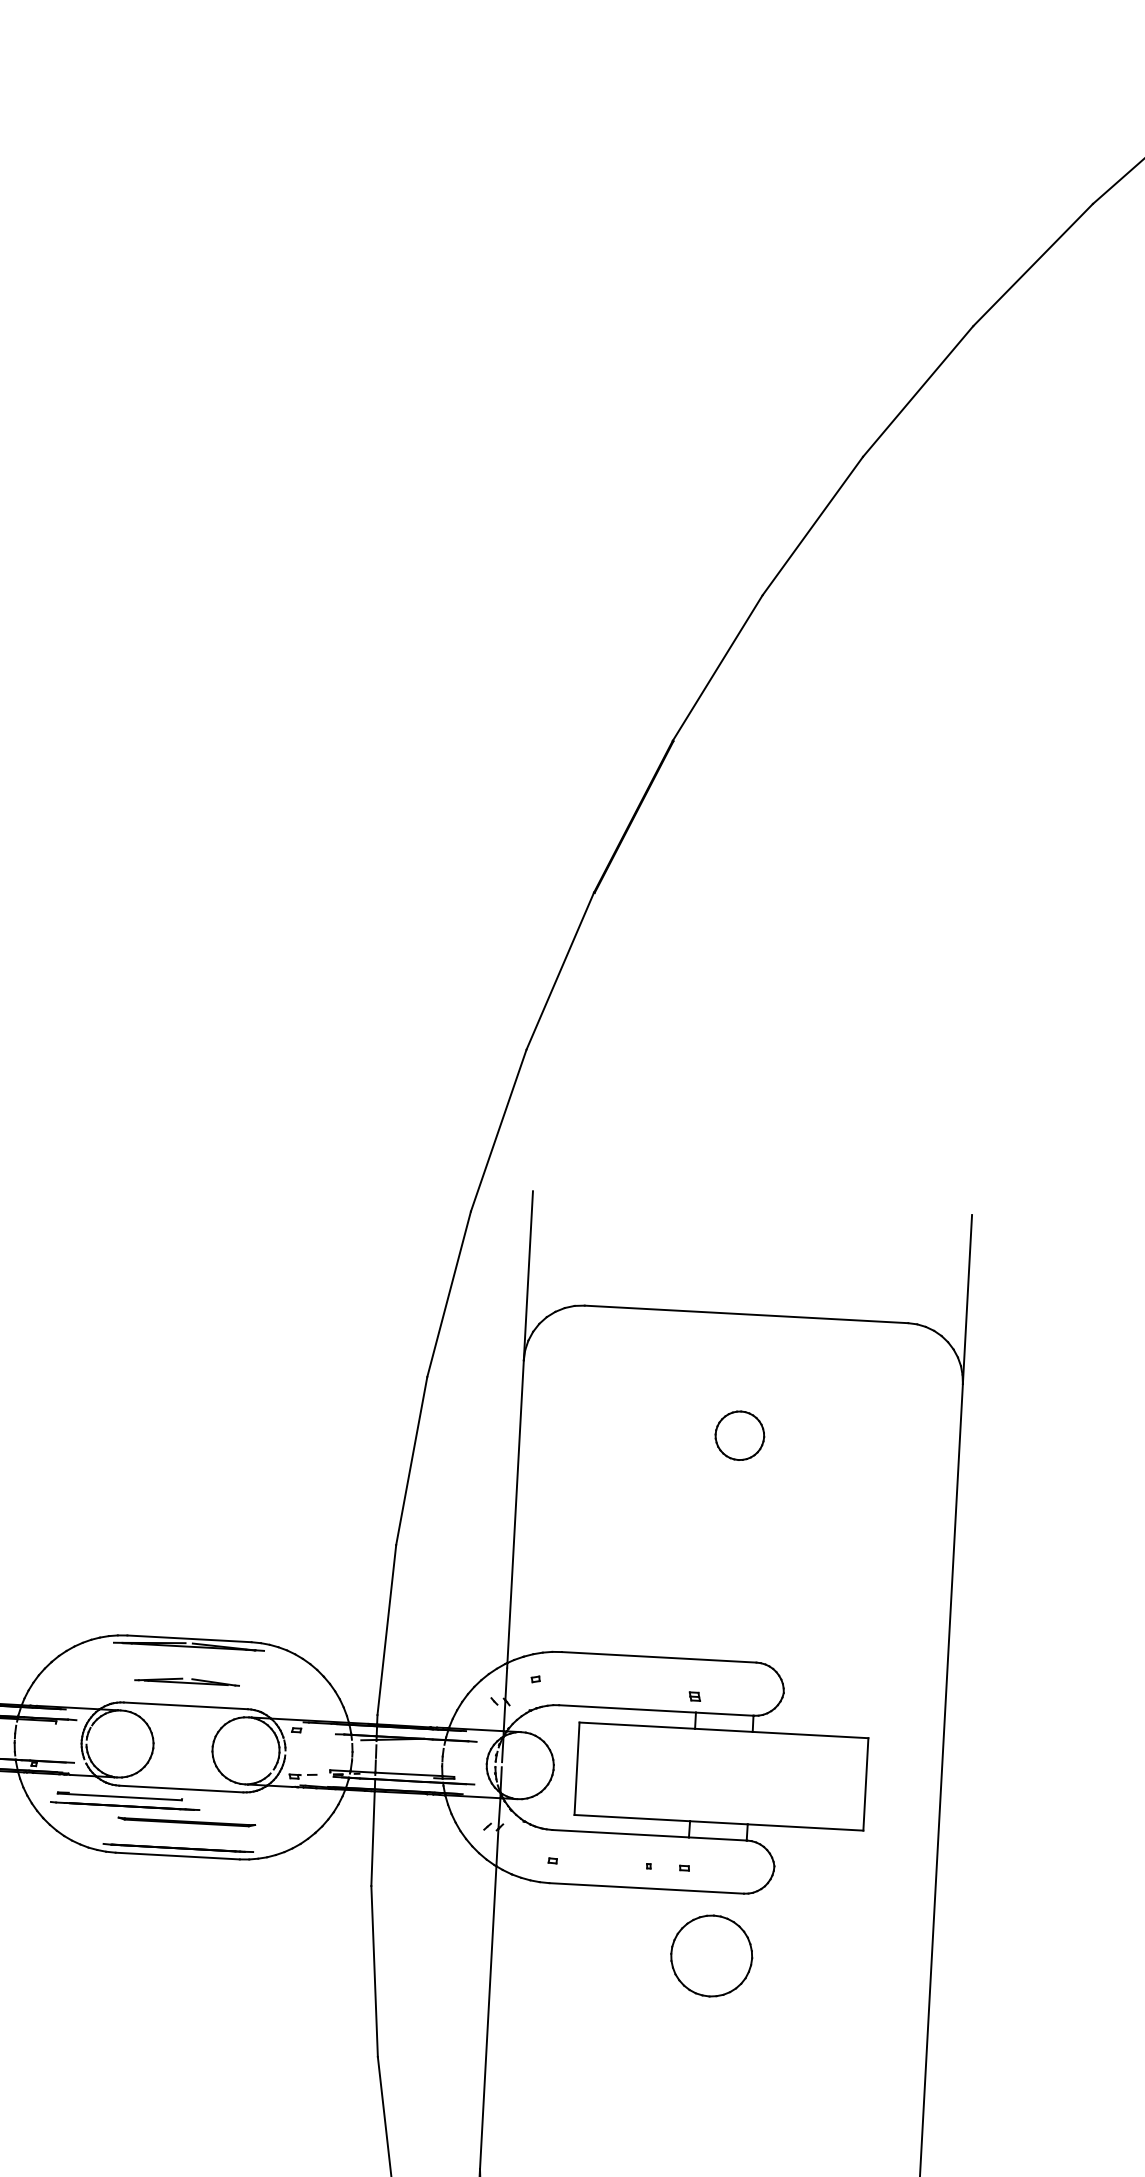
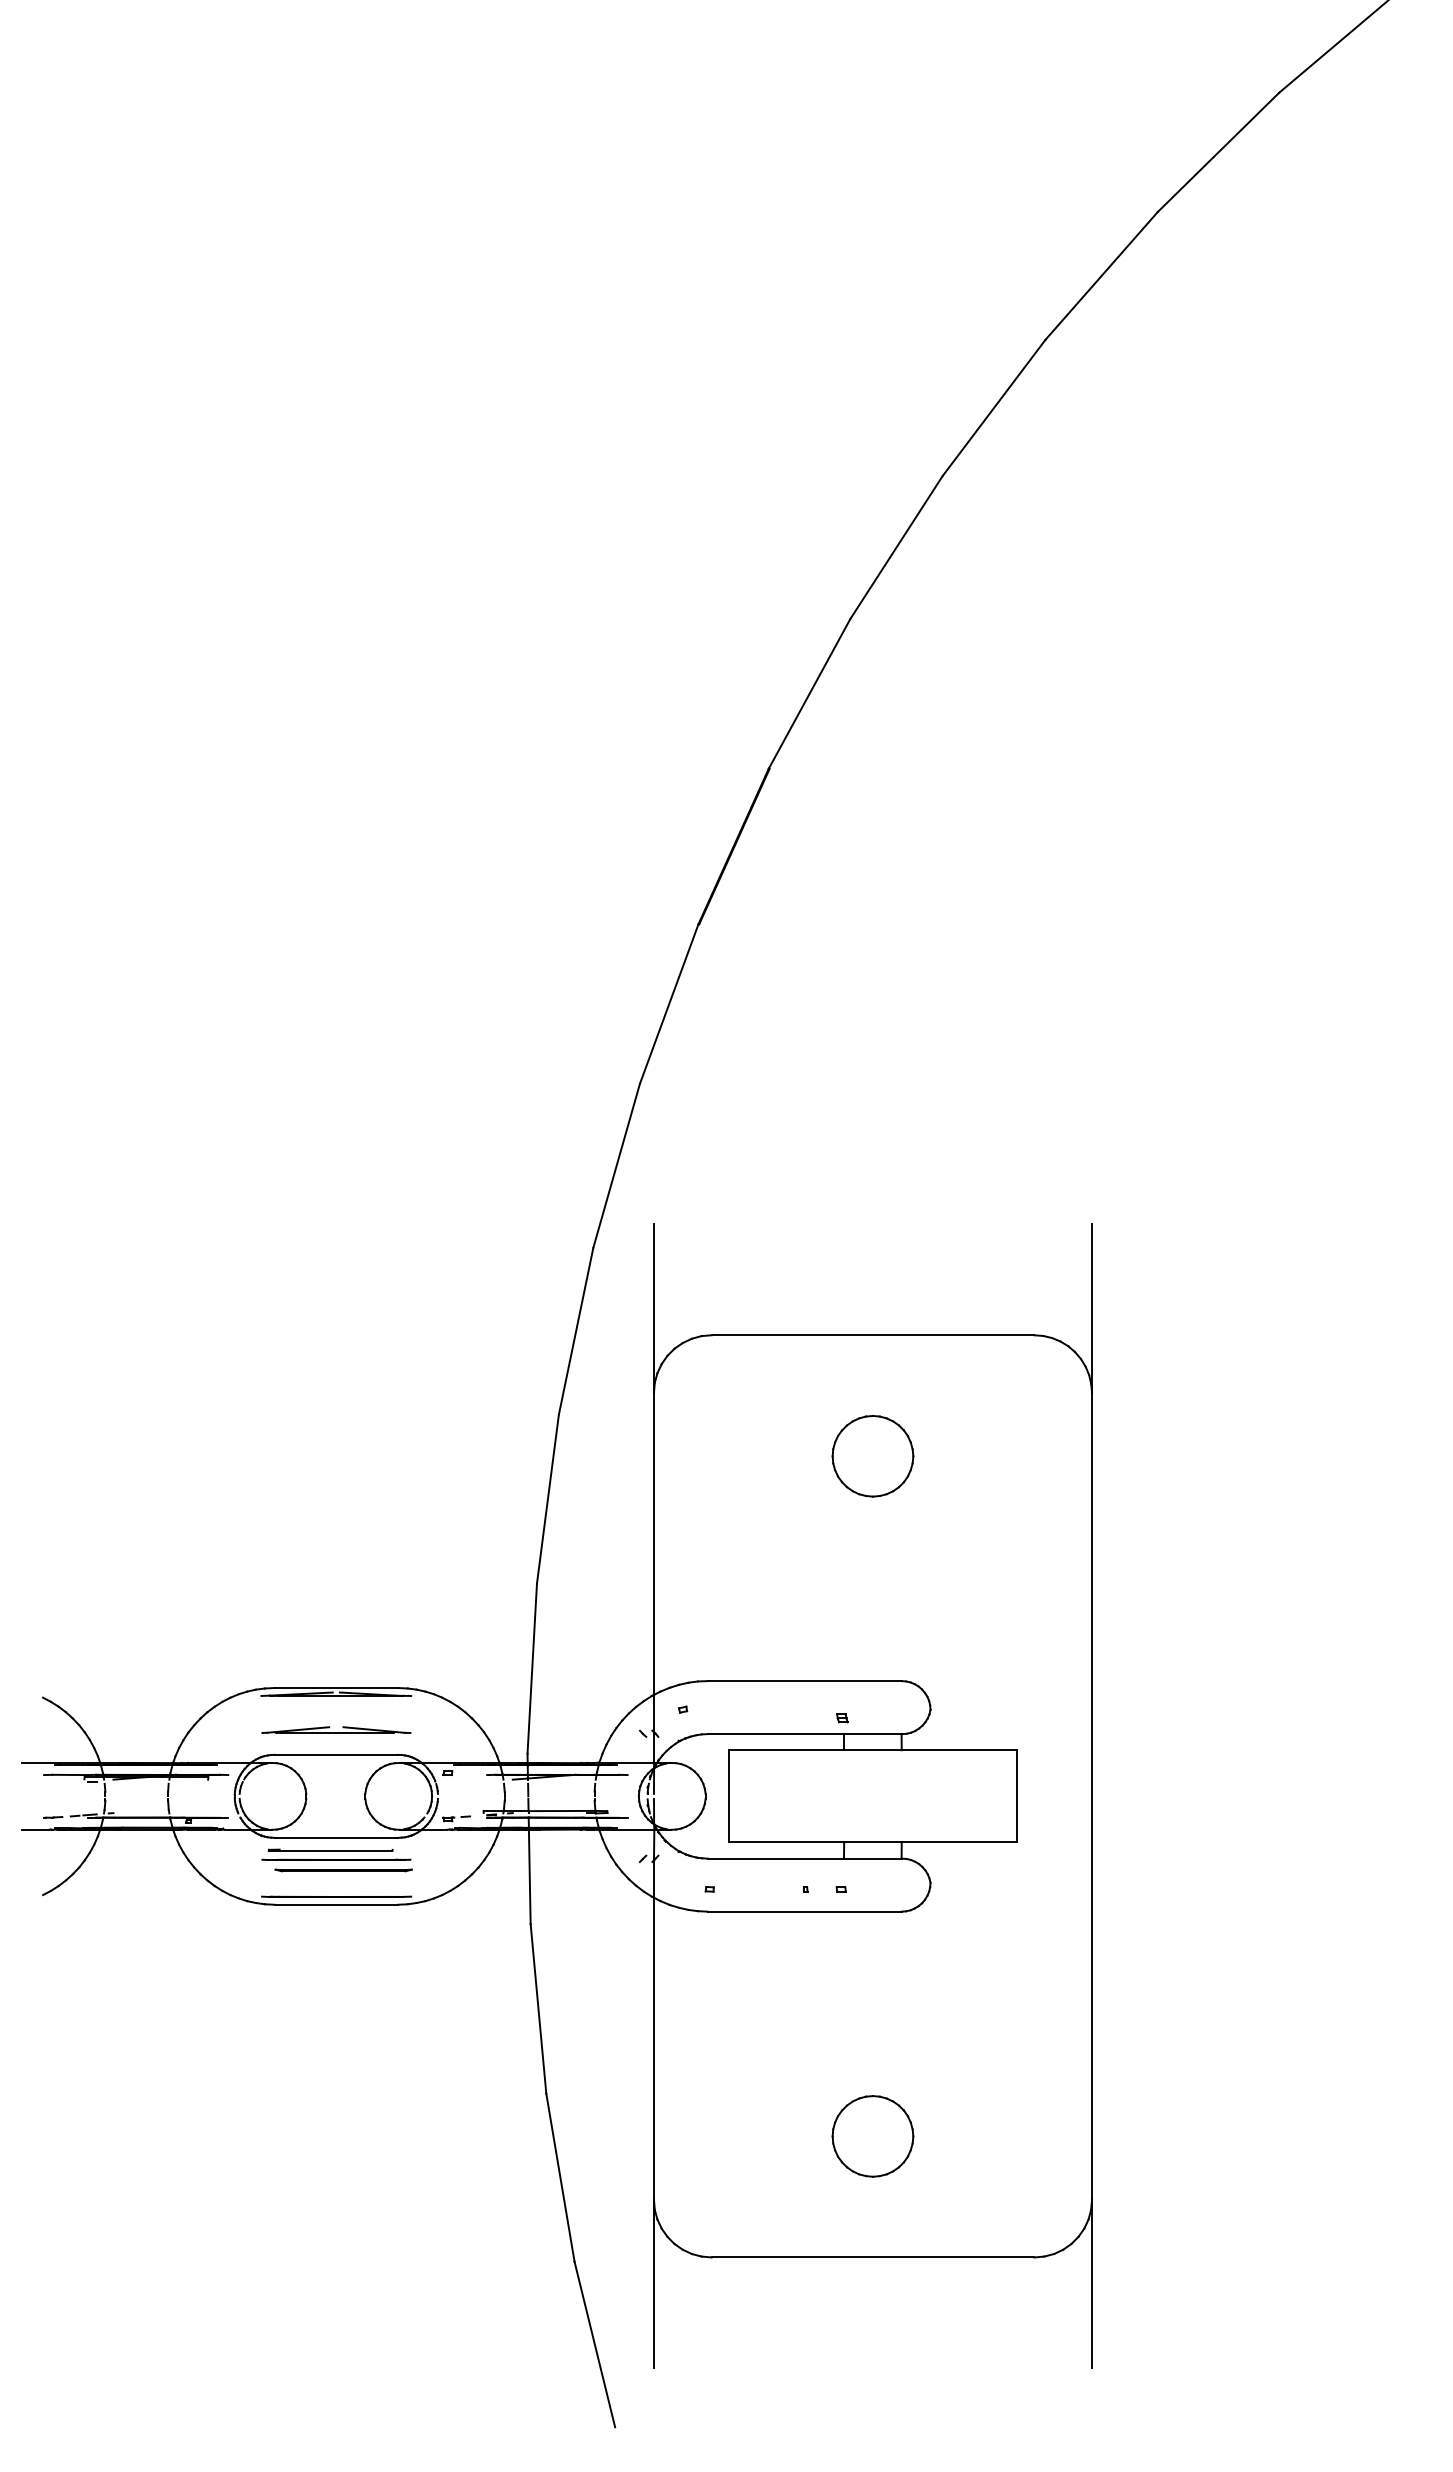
part: (739, 1435) -> (872, 1456), size x1.67
part: (187, 1680) -> (336, 1729), size x1.43
part: (125, 1800) -> (336, 1854), moved
part: (711, 1956) -> (872, 2136), moved

